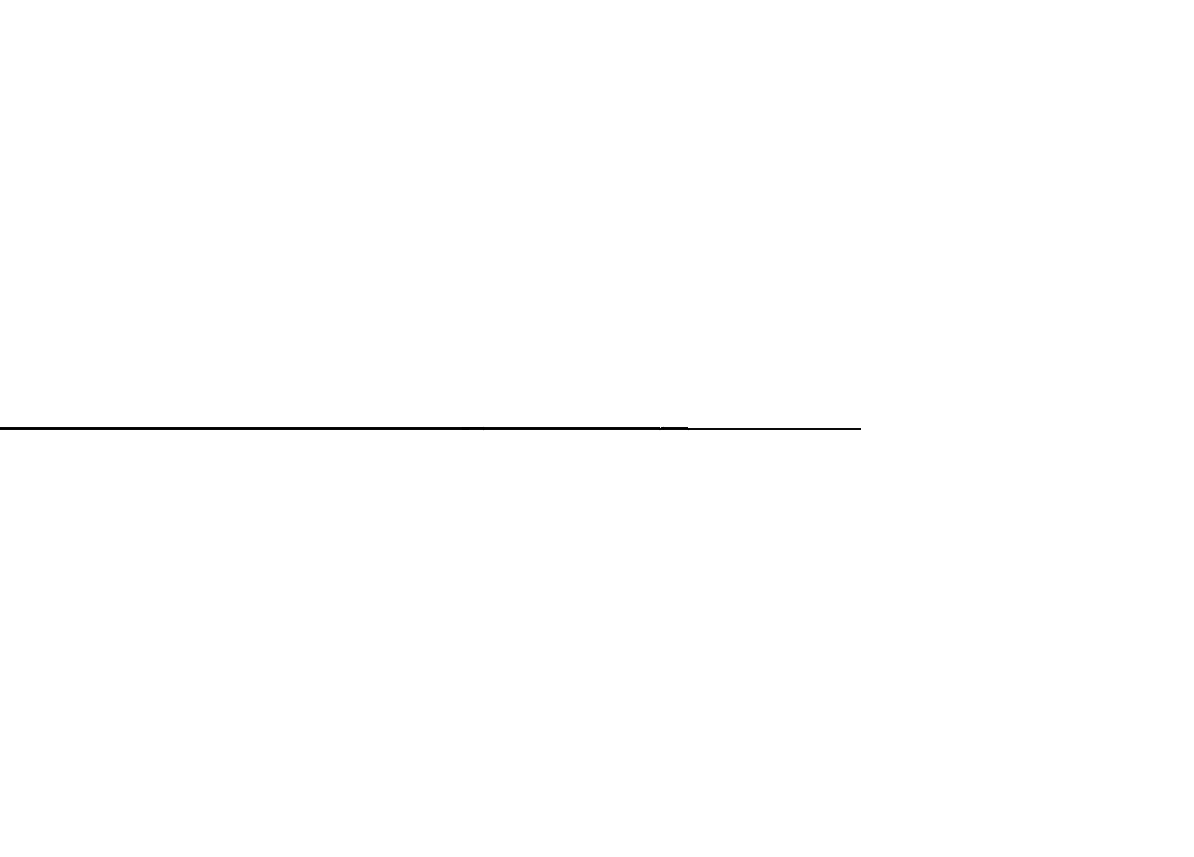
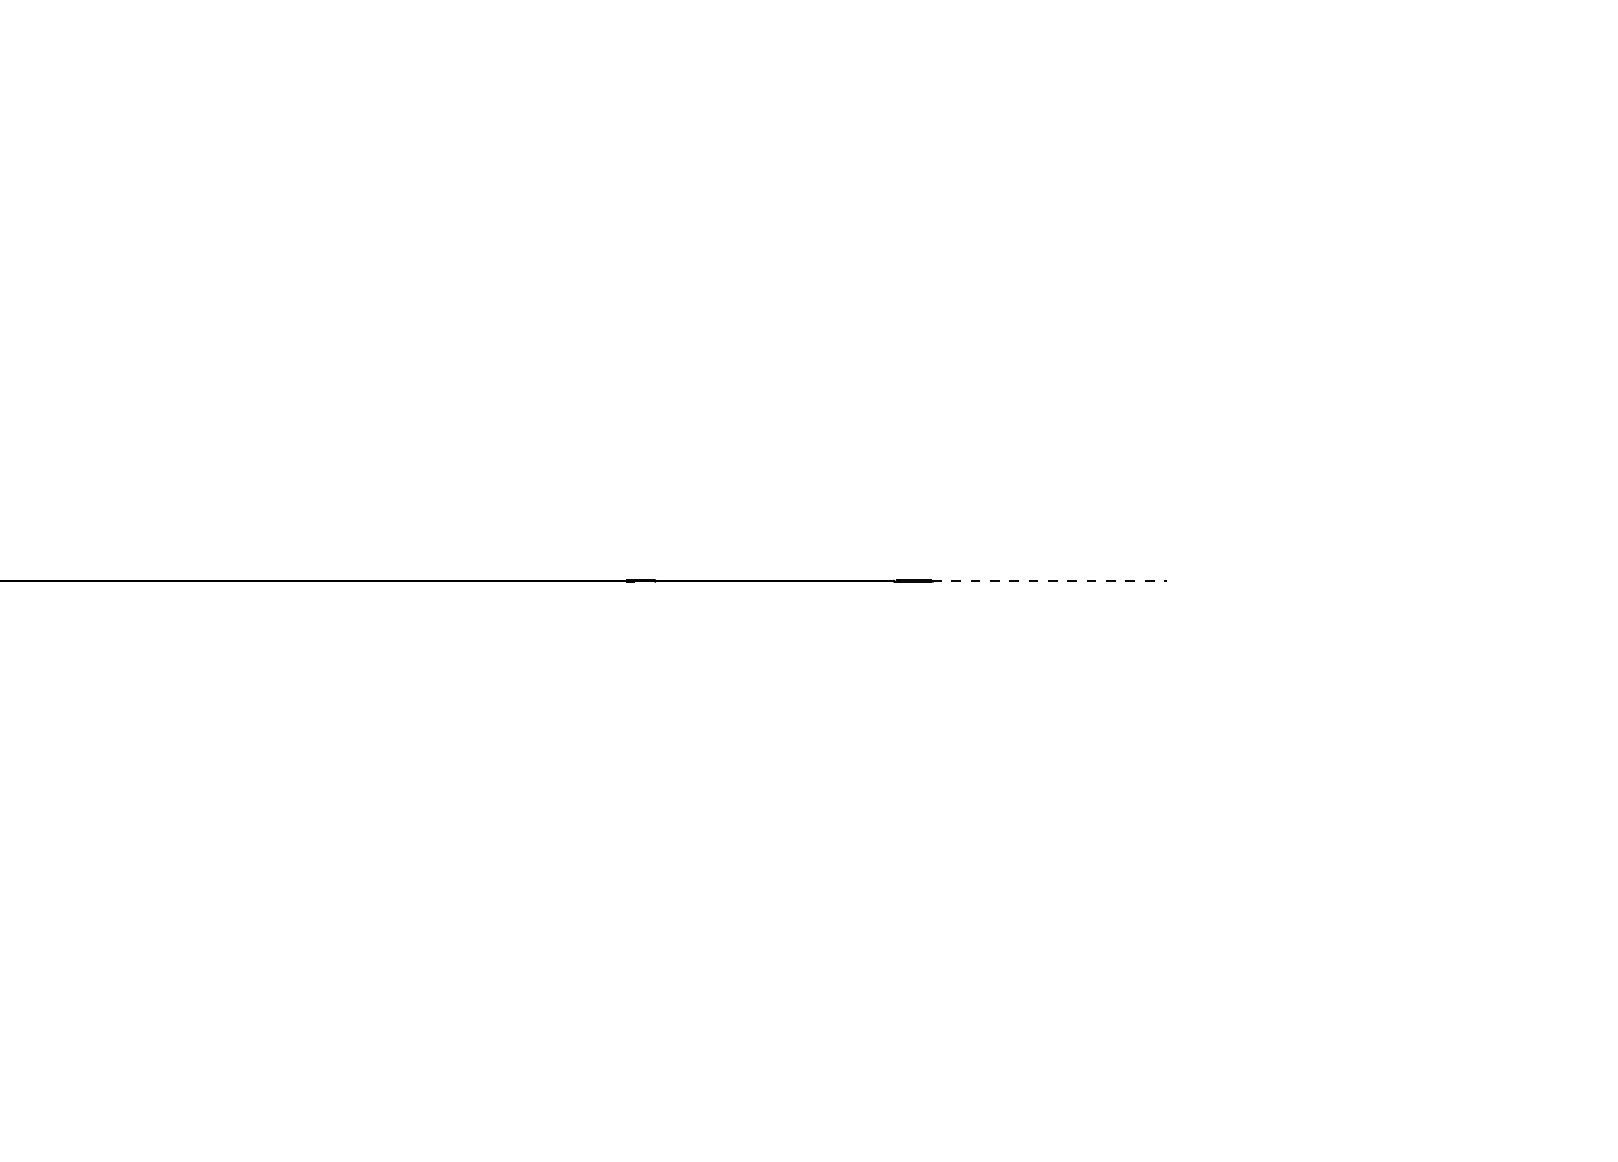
line: (774, 428) -> (1049, 581), solid -> dashed

